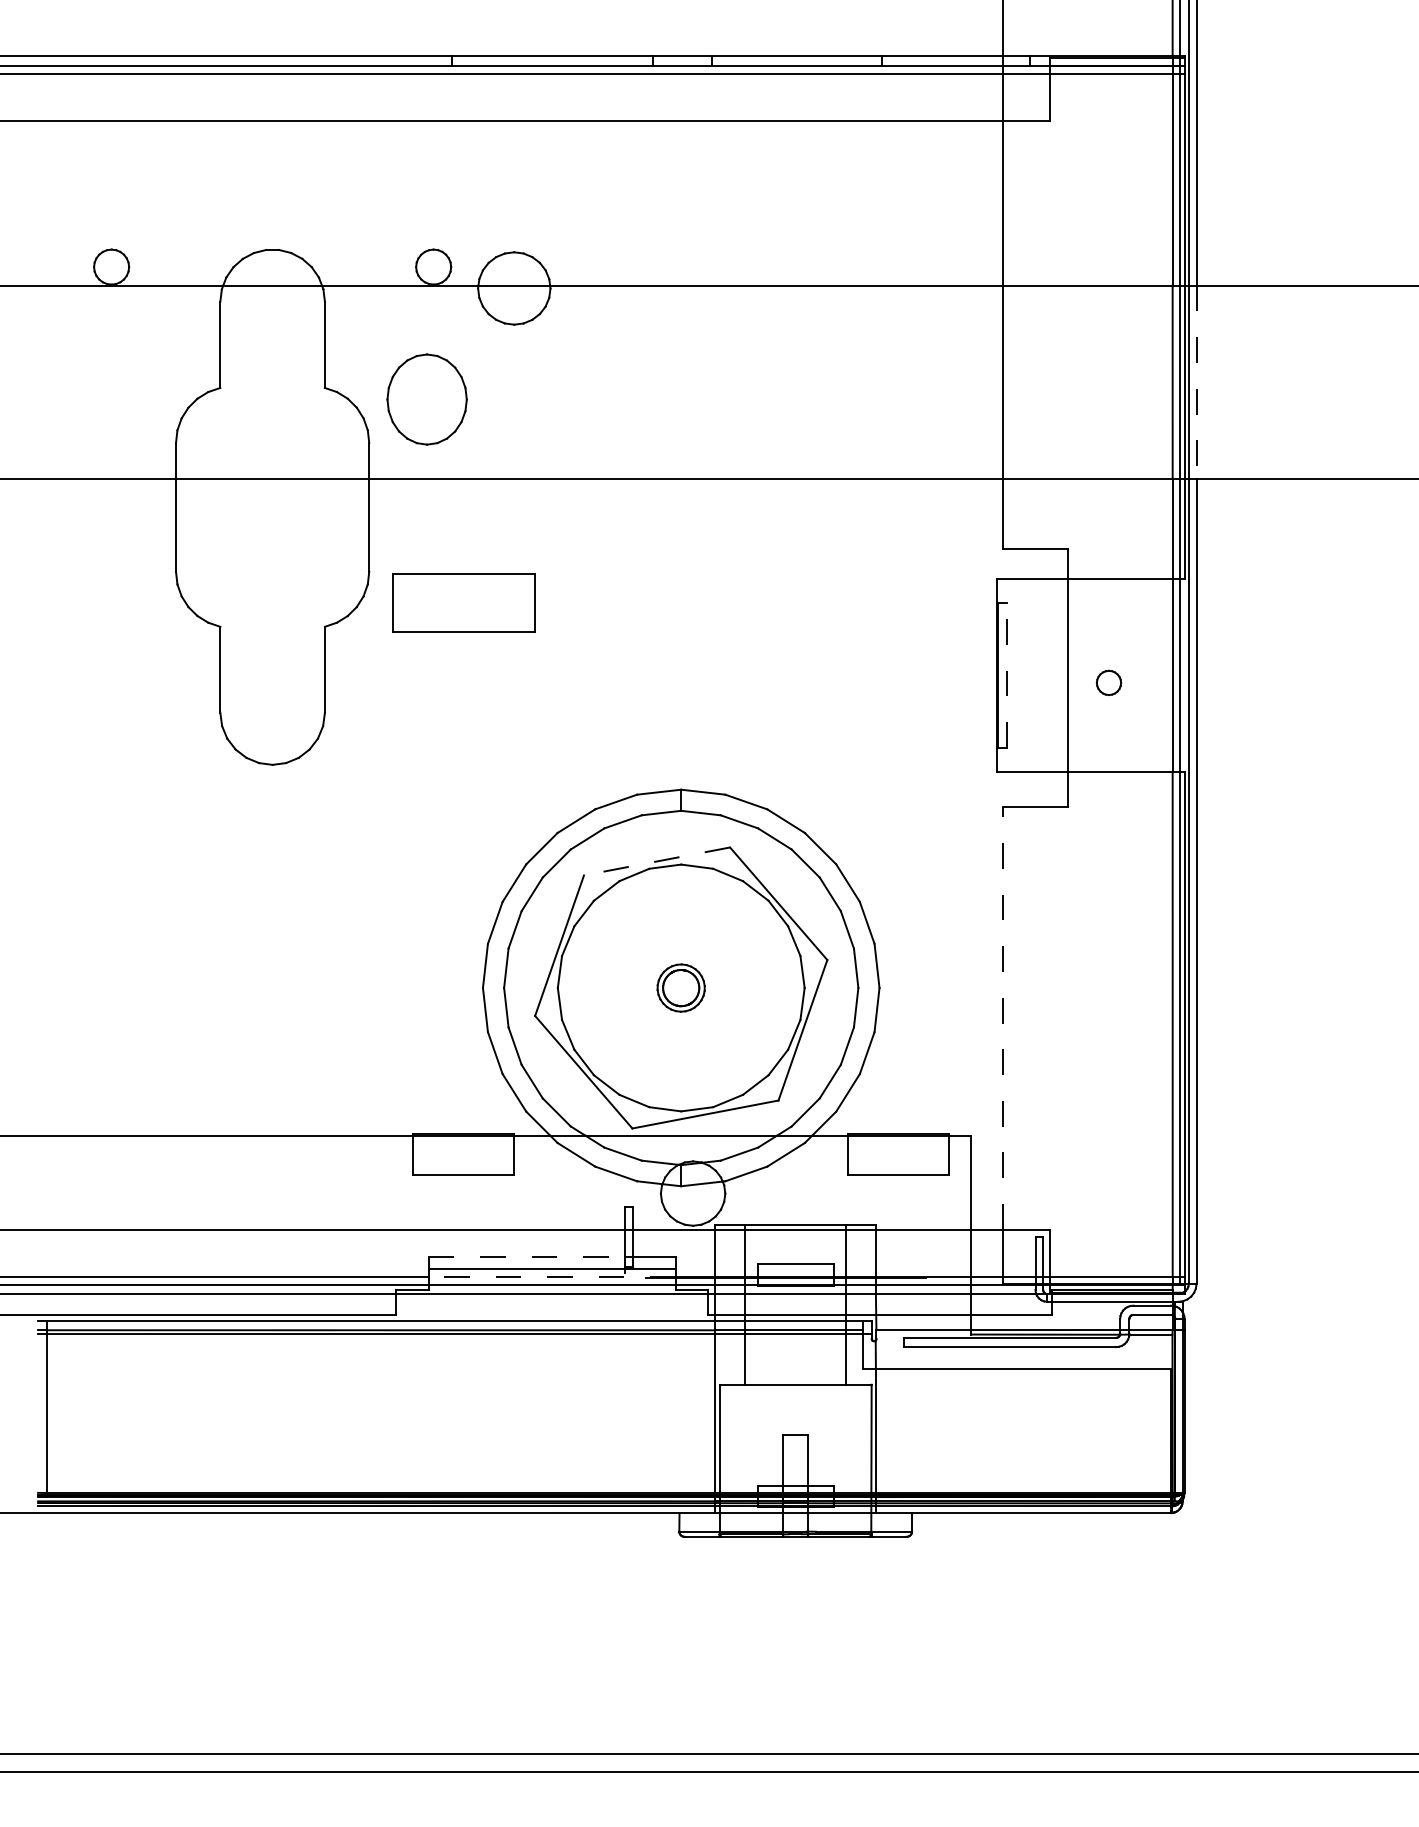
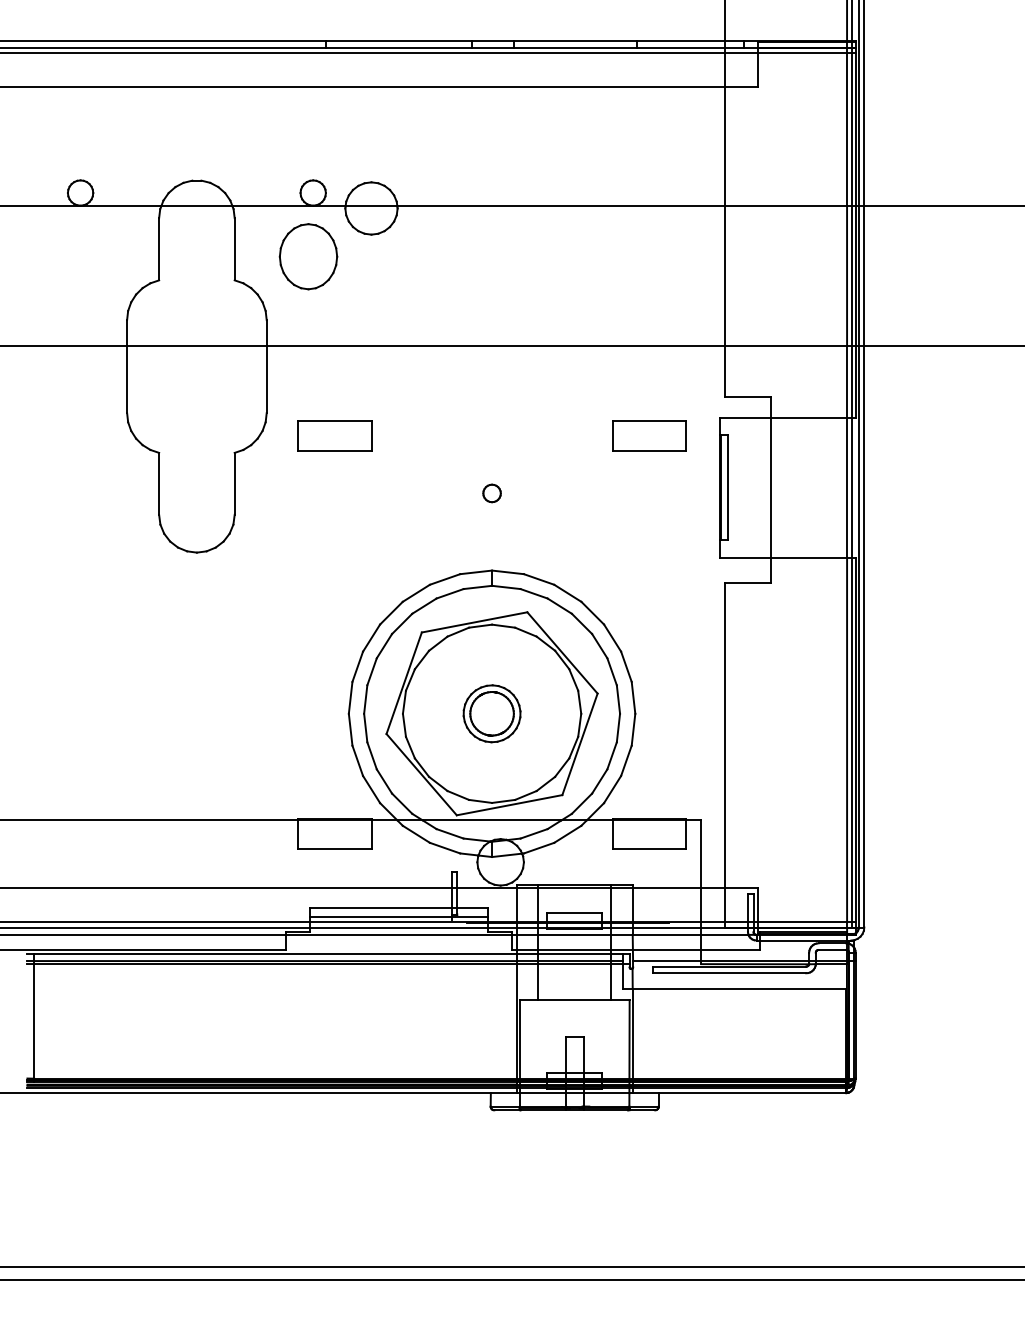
line: (1196, 382) -> (864, 276), dashed -> solid
part: (427, 399) -> (308, 256), moved
part: (463, 602) -> (334, 435), size x0.71
part: (899, 602) -> (649, 435), added
line: (1007, 674) -> (727, 487), dashed -> solid
part: (1108, 683) -> (491, 493), moved
line: (656, 861) -> (474, 622), dashed -> solid
part: (680, 987) -> (491, 713), size x1.67
line: (1002, 1018) -> (724, 735), dashed -> solid
line: (528, 1257) -> (381, 908), dashed -> solid
line: (551, 1276) -> (398, 922), dashed -> solid

